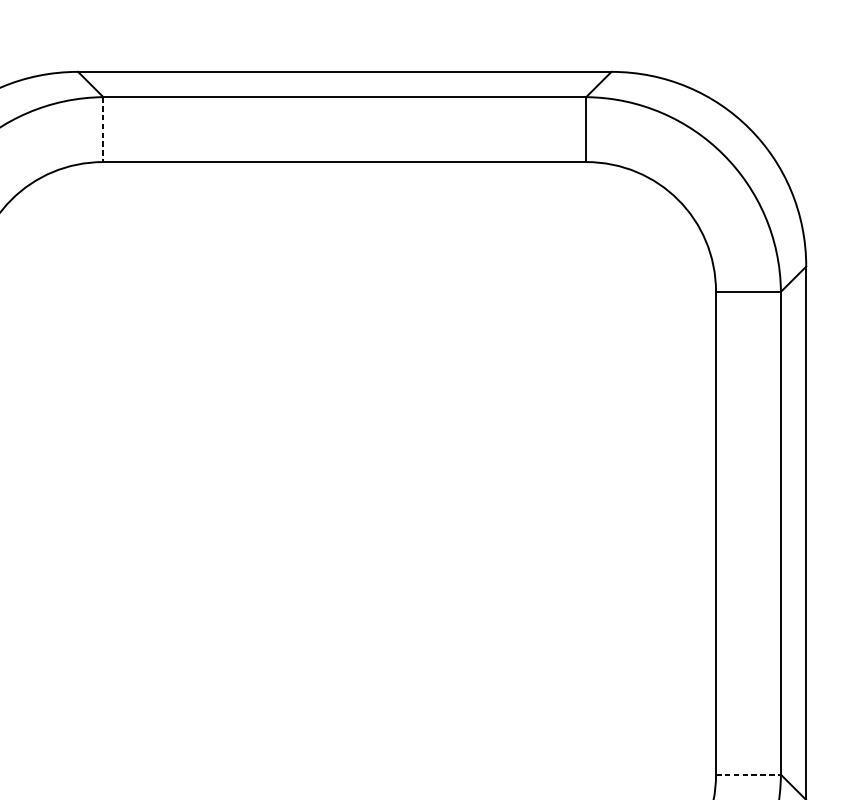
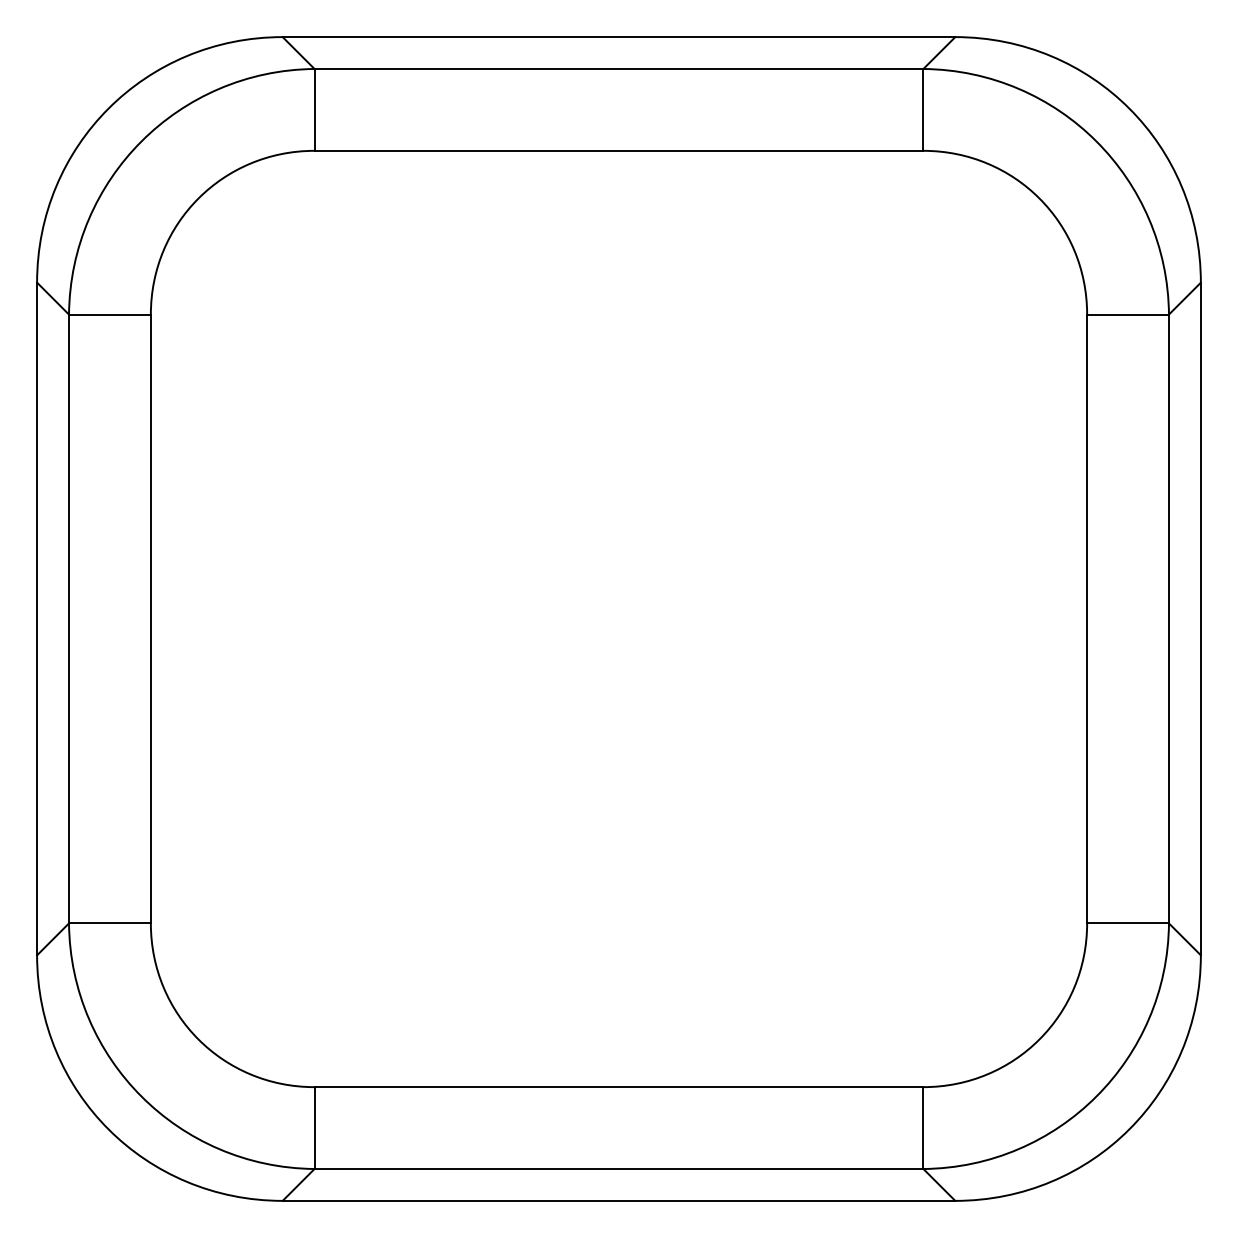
line: (103, 129) -> (314, 109), dashed -> solid
line: (748, 774) -> (1128, 923), dashed -> solid

